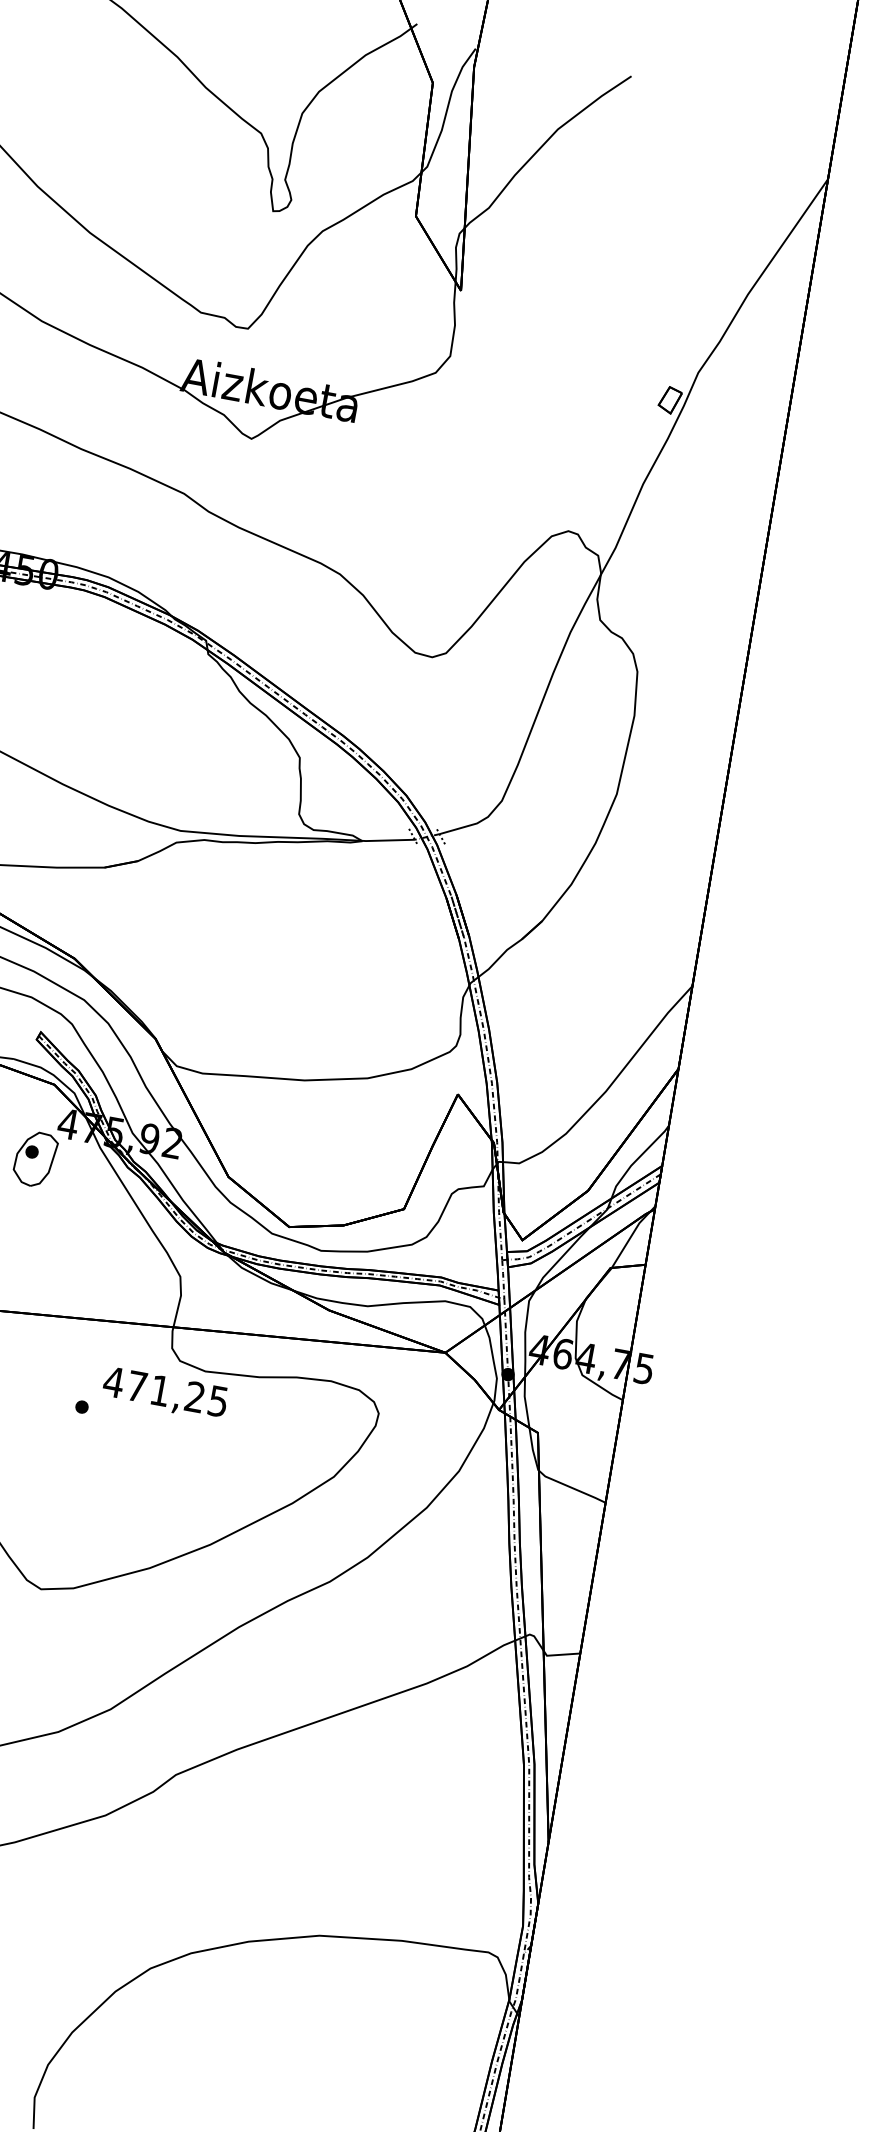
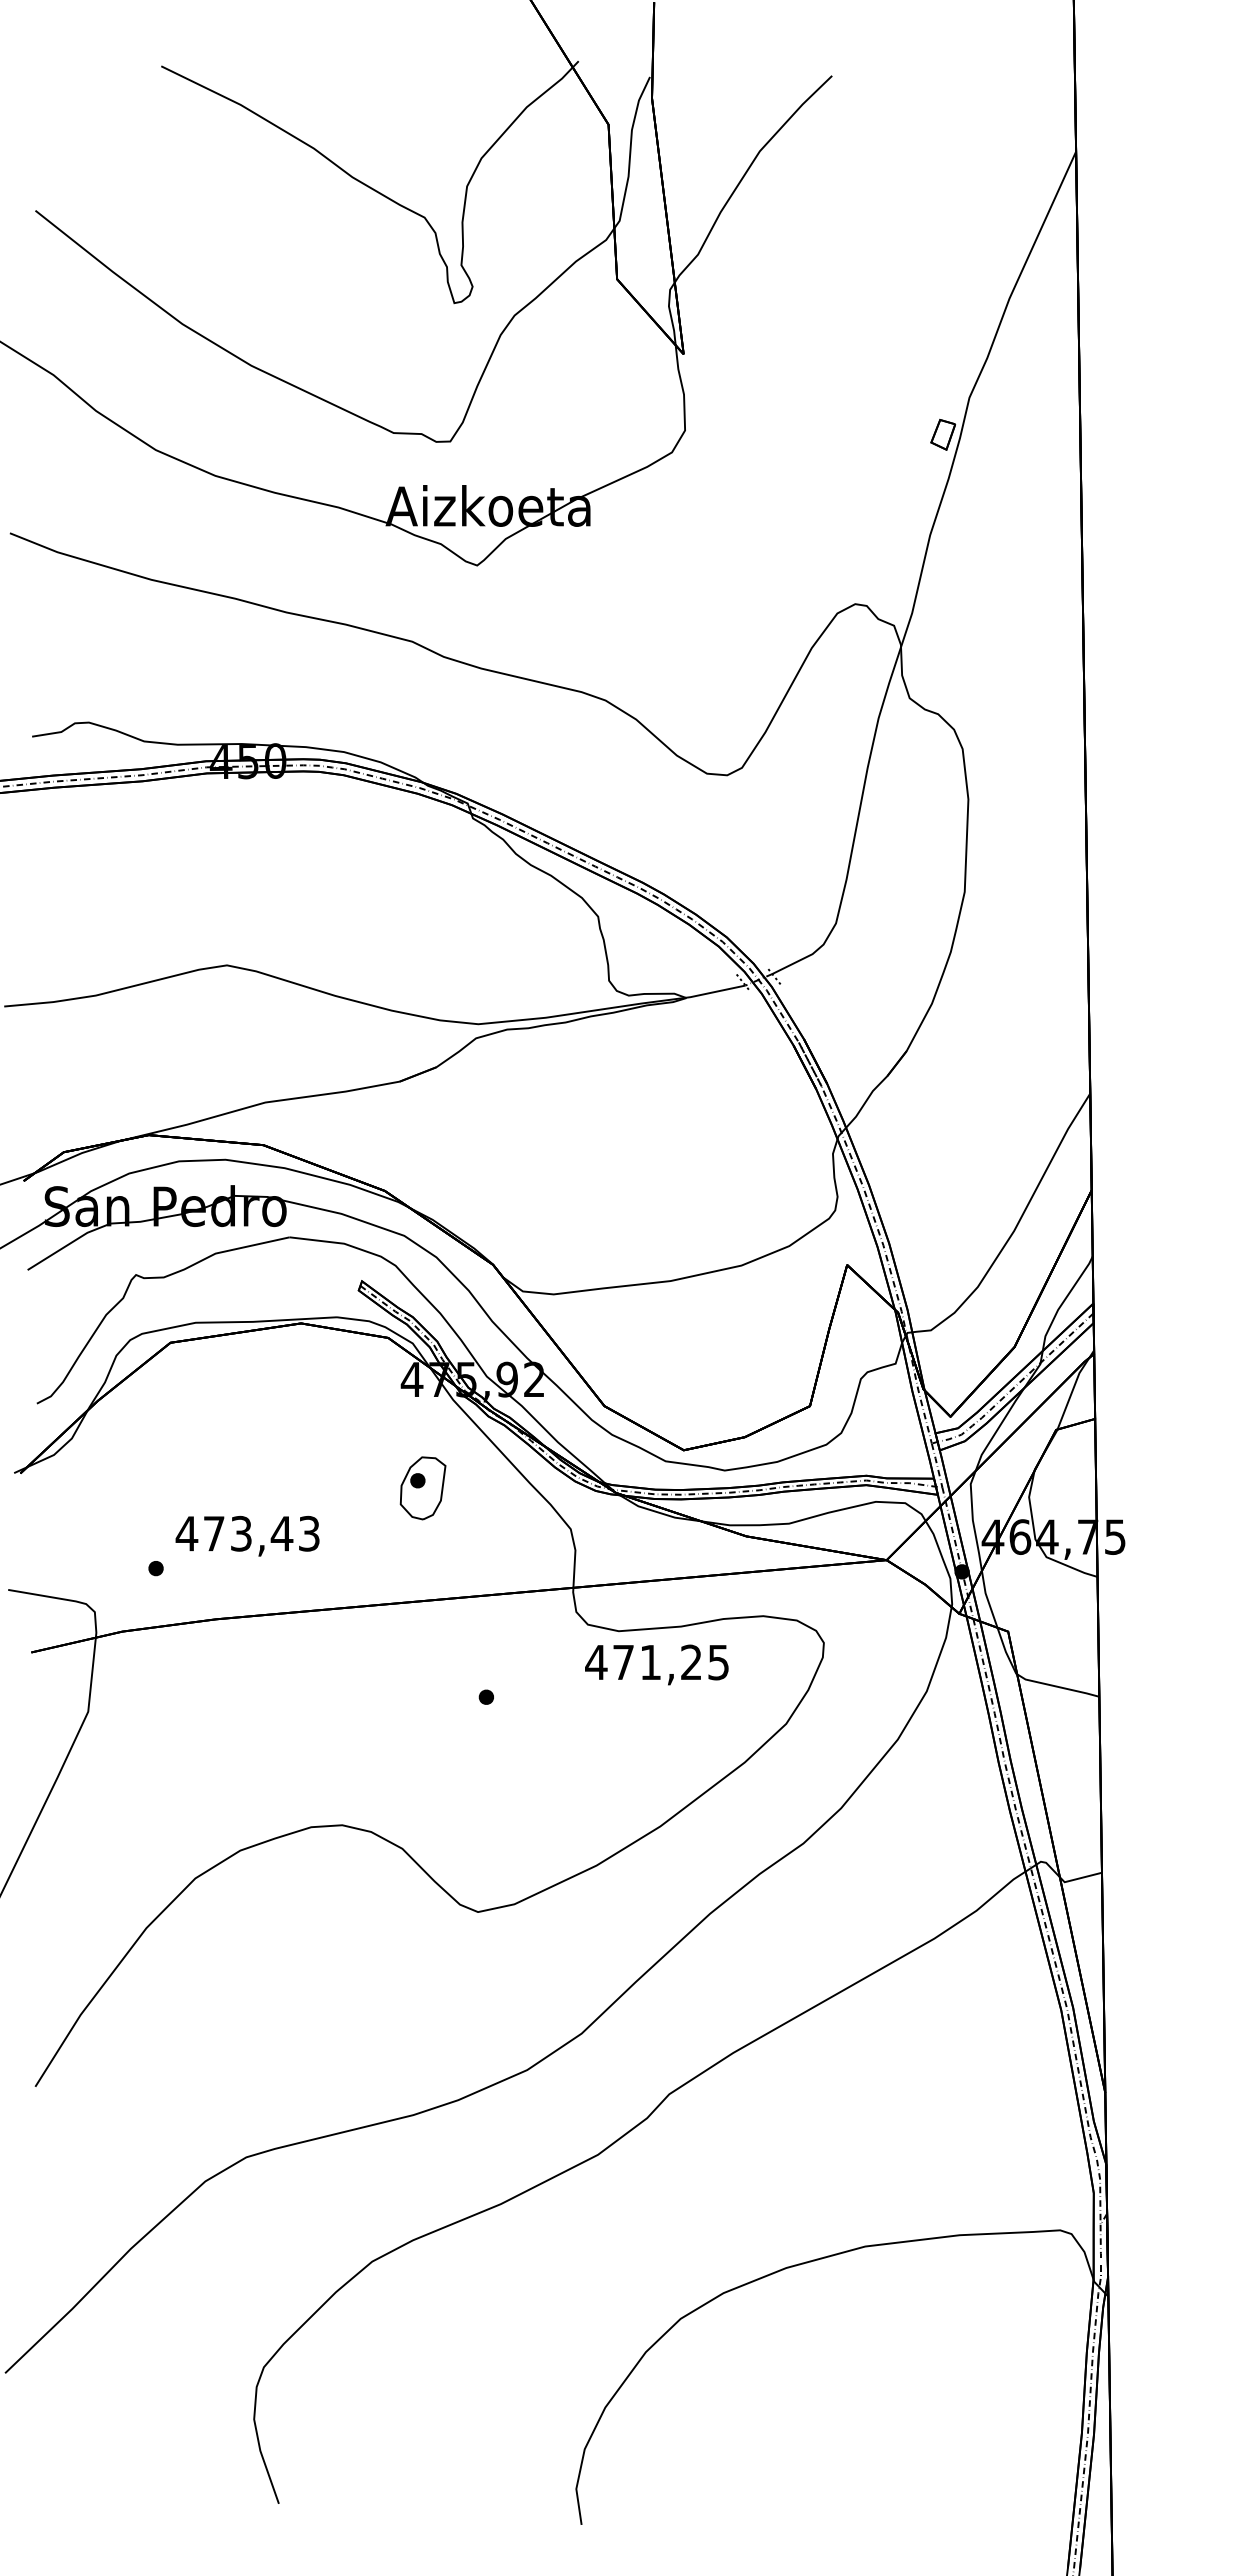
part: (34, 1159) -> (422, 1488), moved
text: (164, 1393) -> (656, 1664), moved

